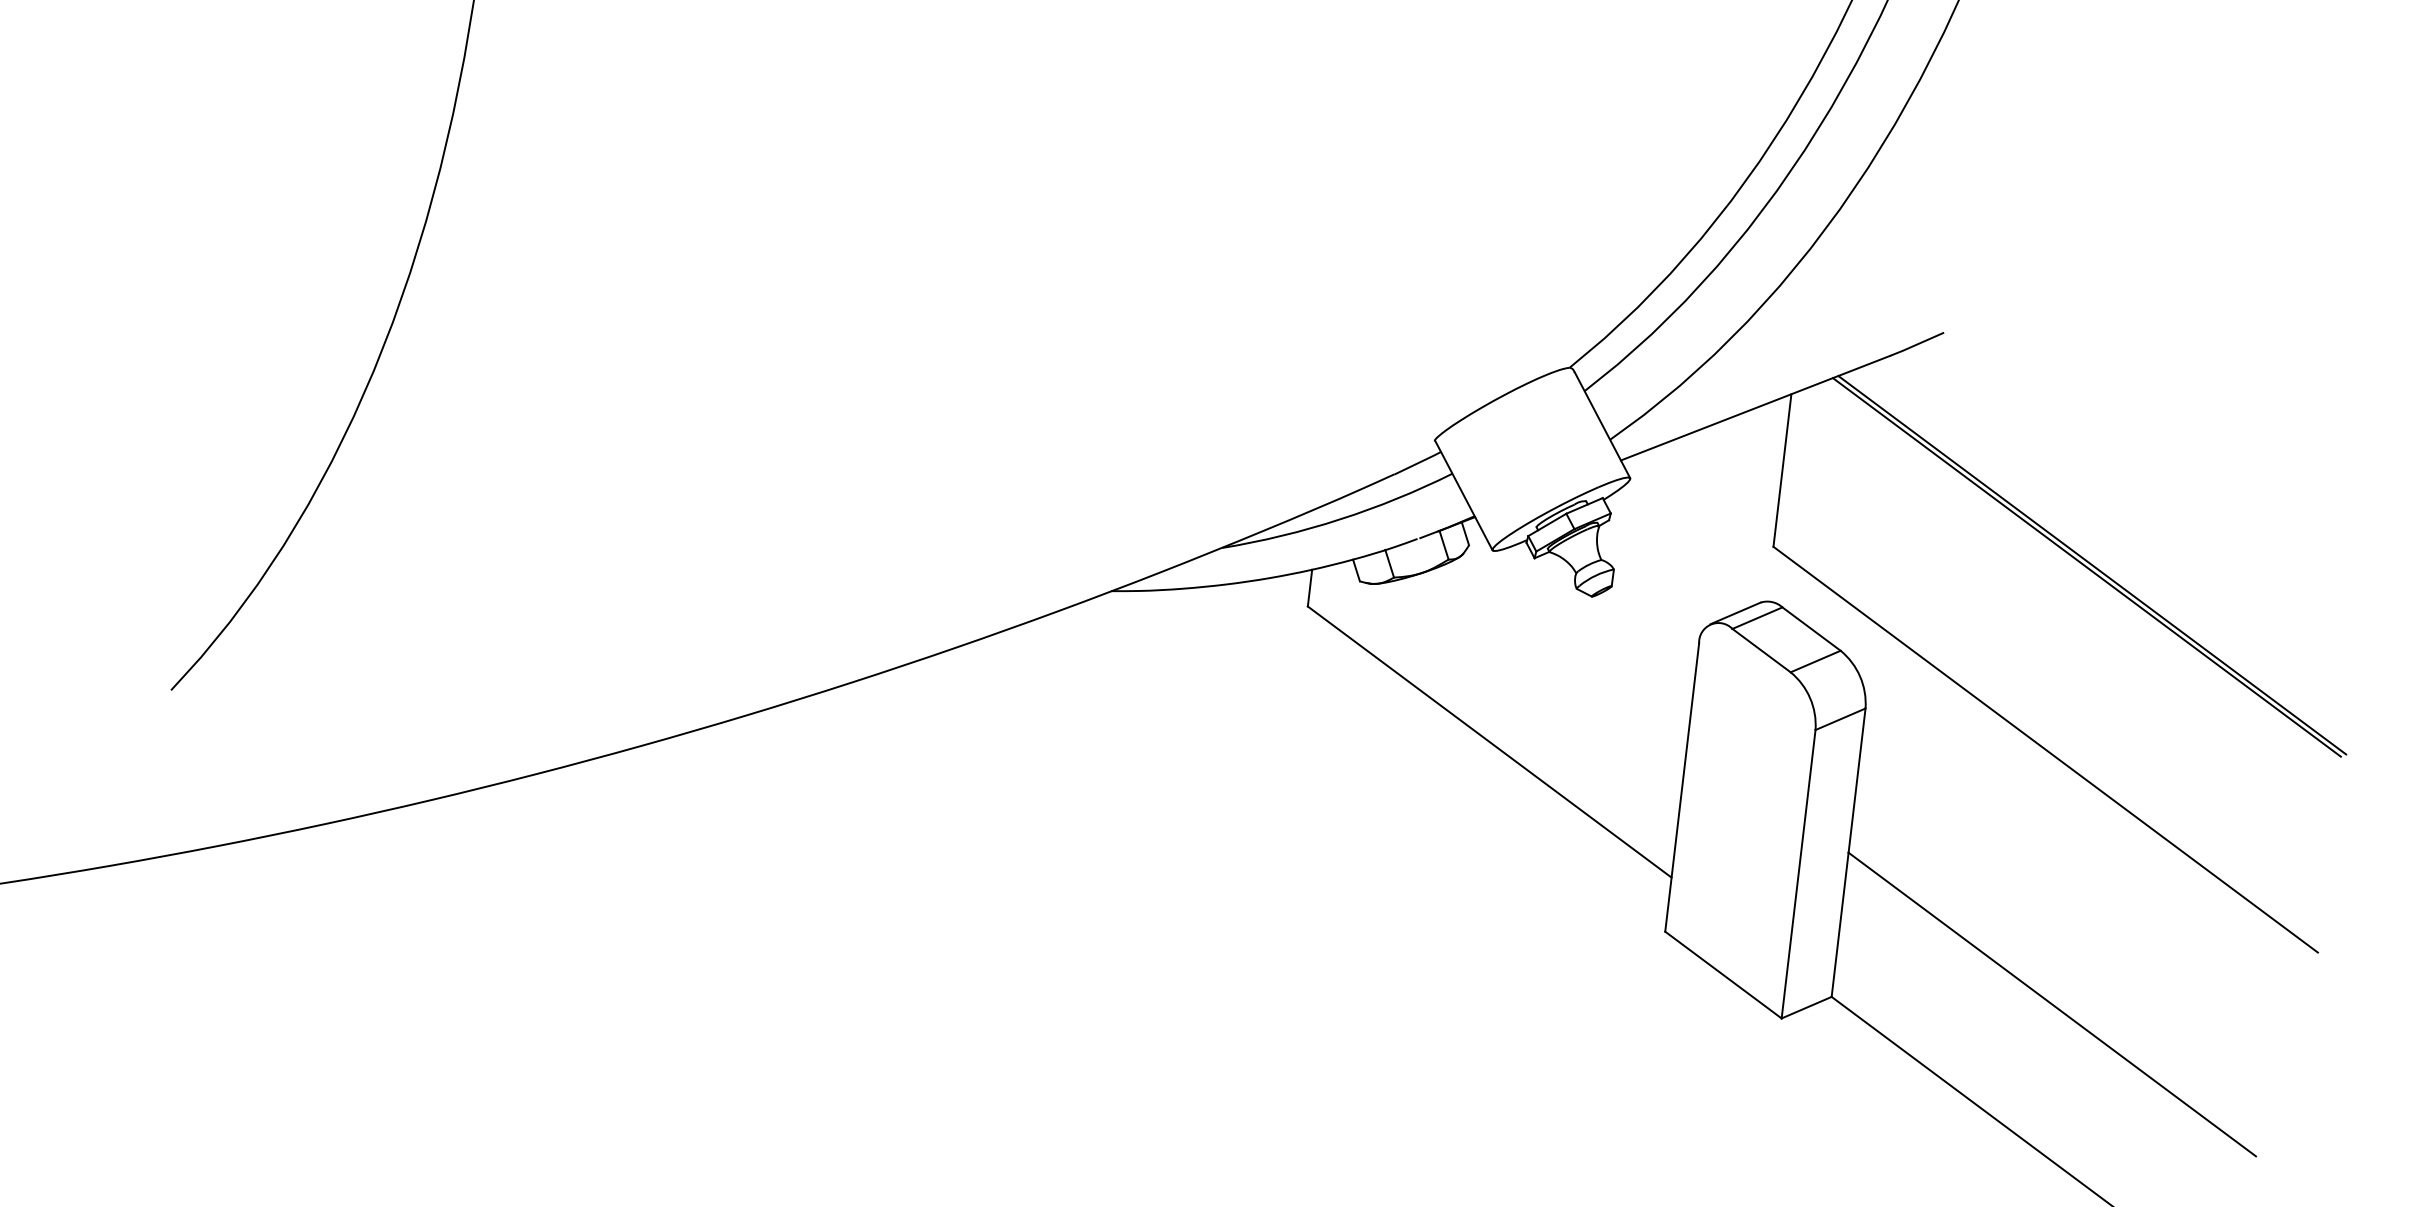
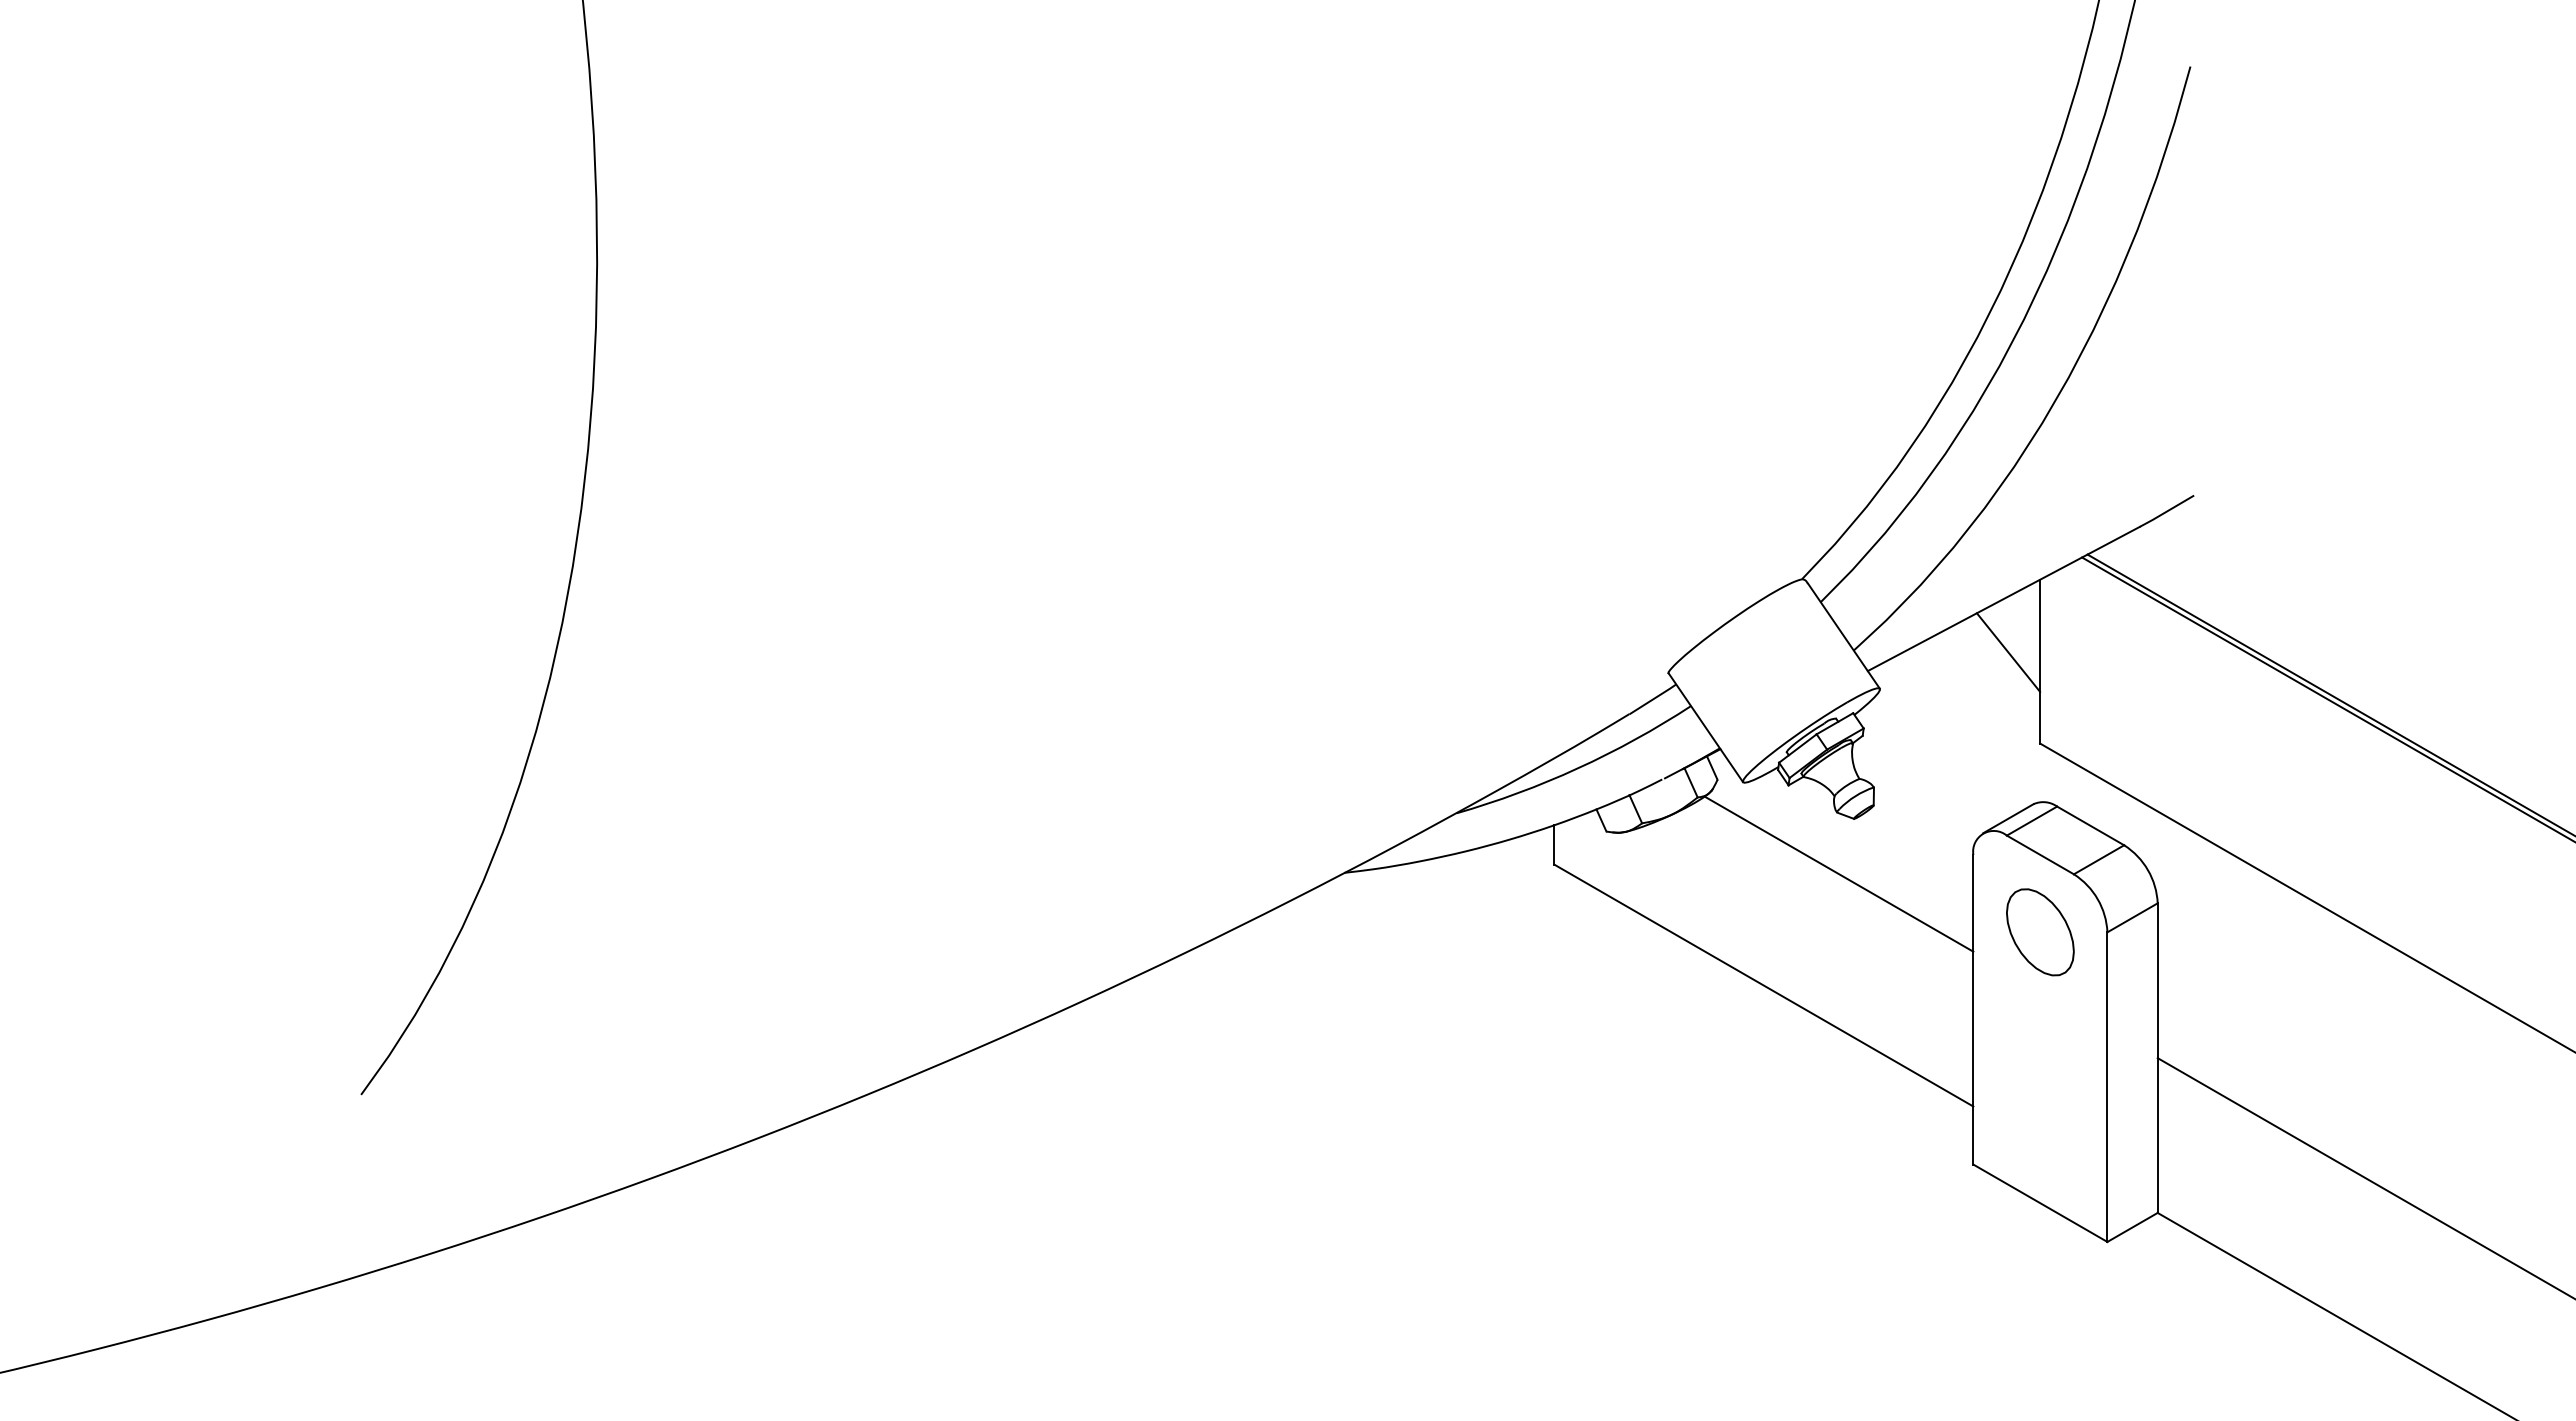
line: (1754, 458) -> (2008, 652), added
line: (1571, 645) -> (1838, 873), added
part: (1753, 722) -> (2040, 932), added

